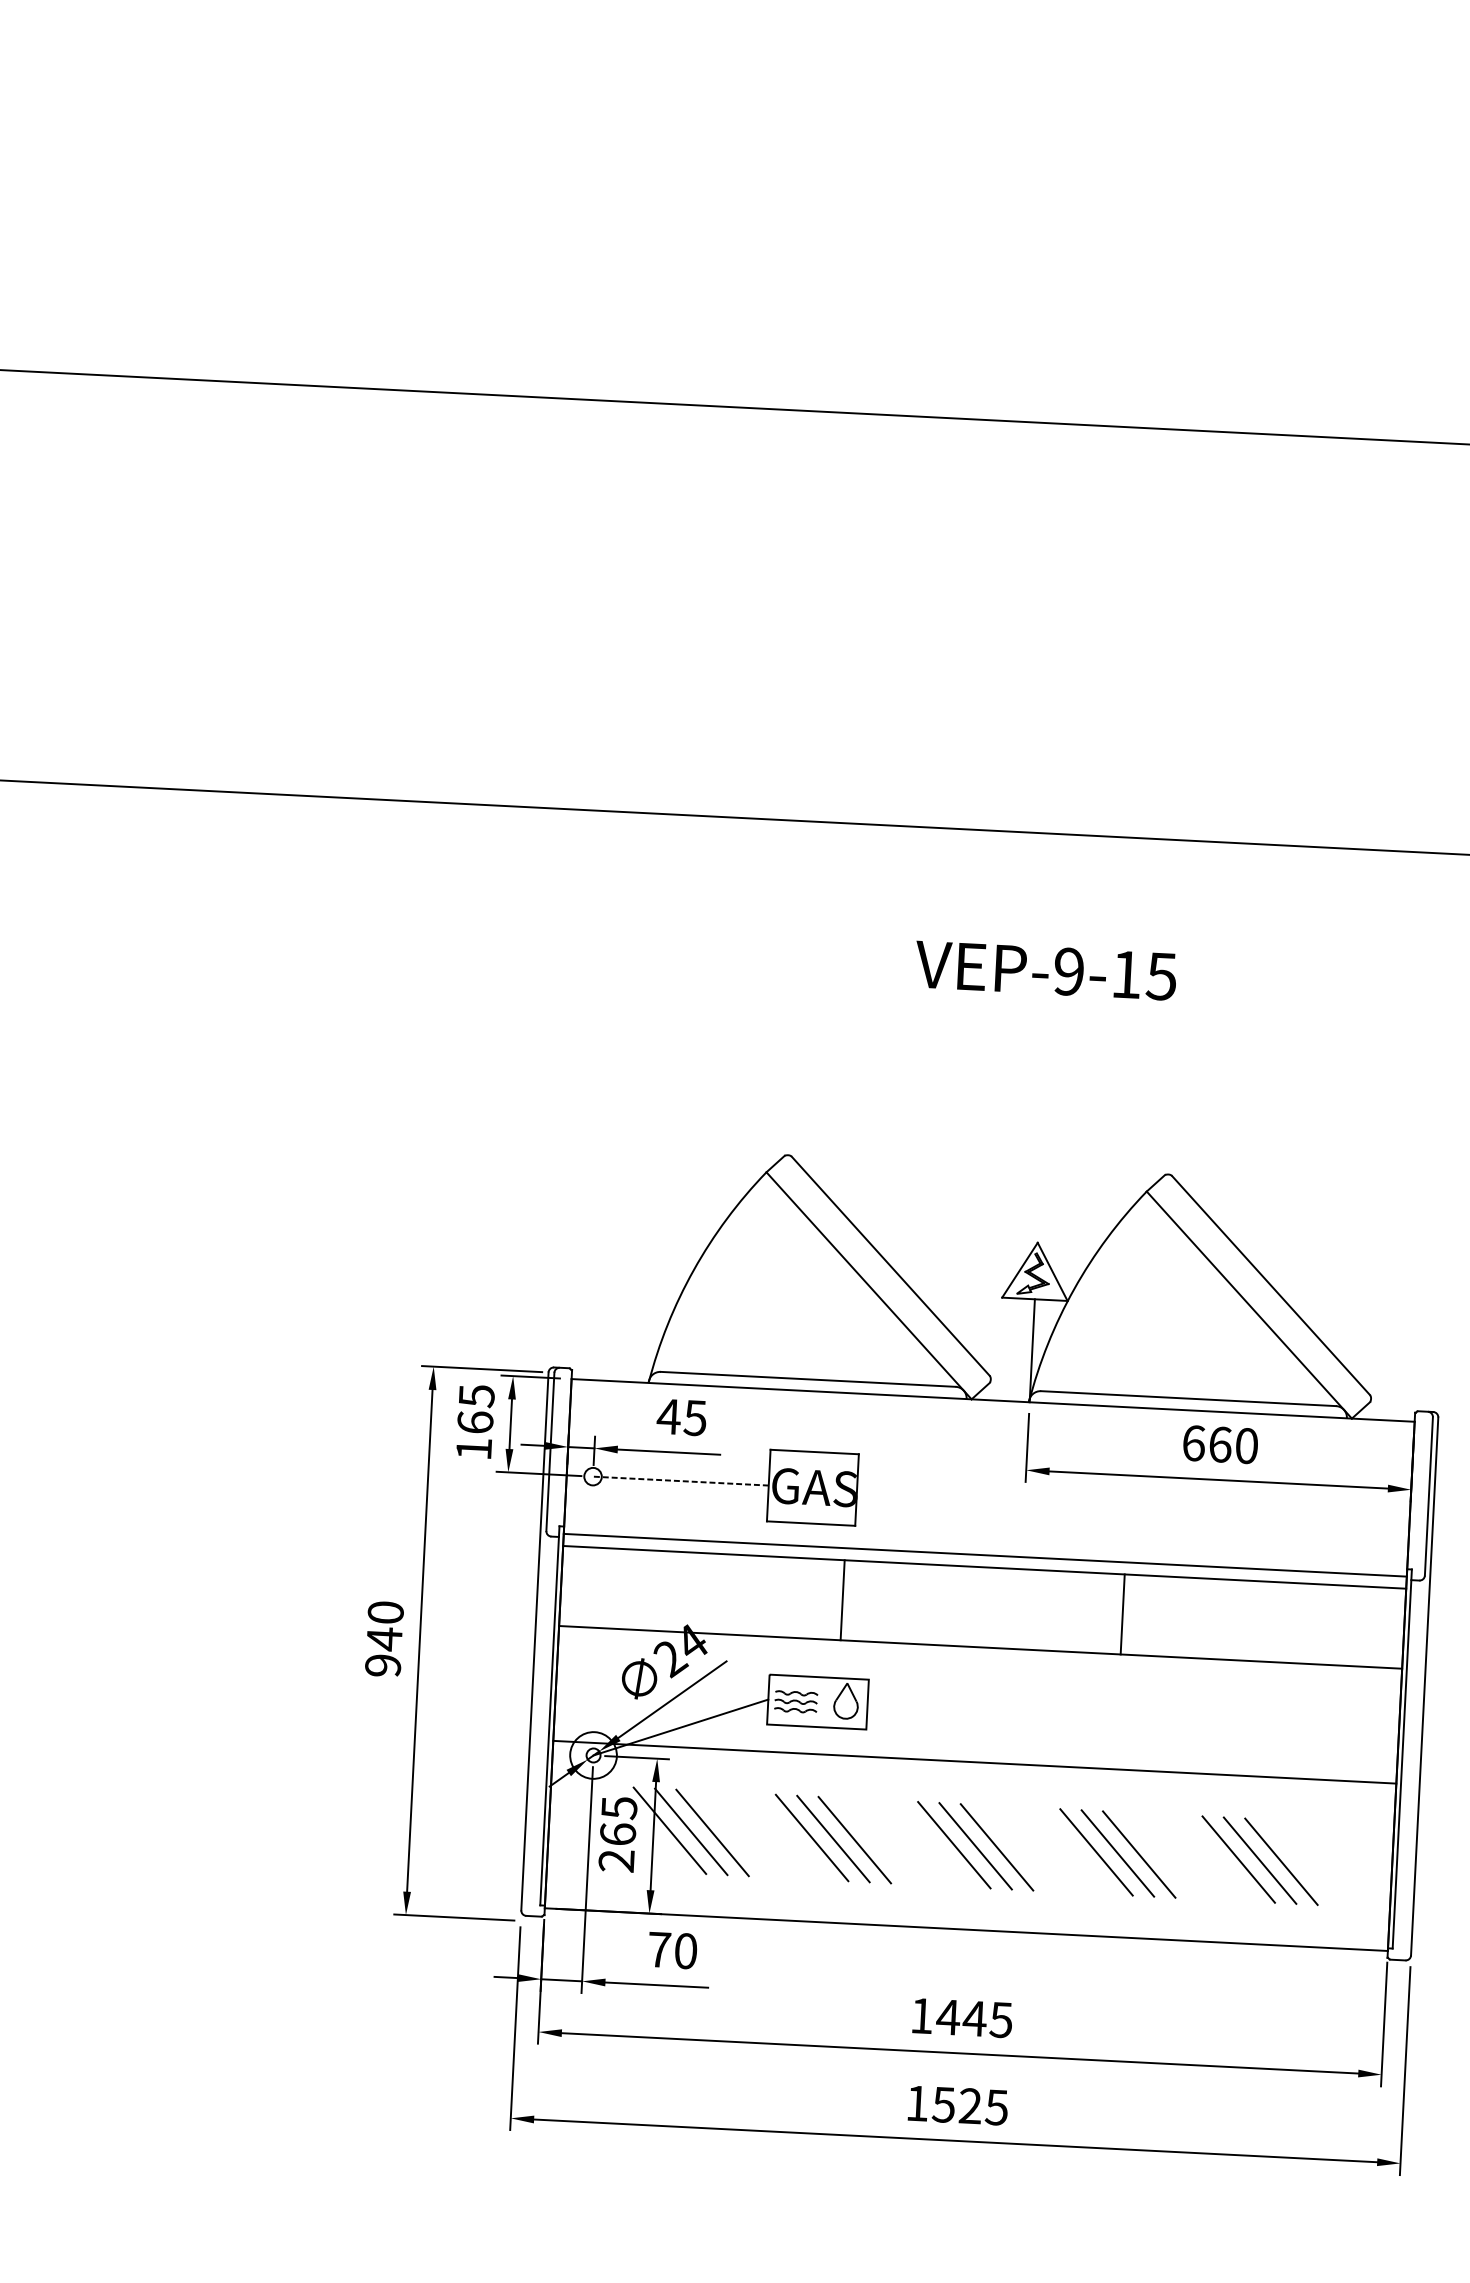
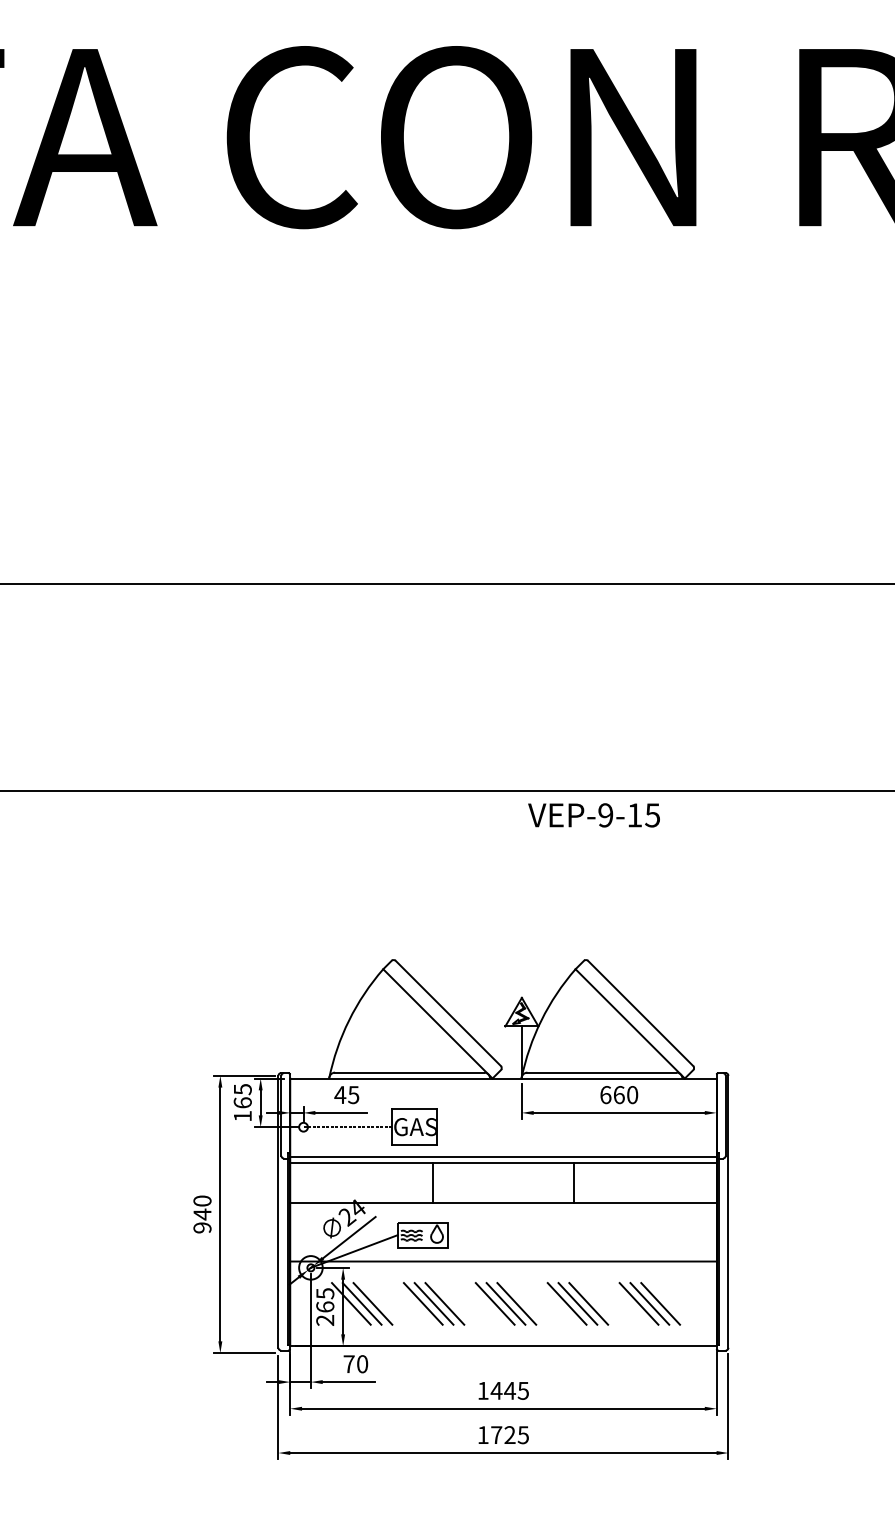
text: (1044, 970) -> (593, 815), moved
text: (943, 2105) -> (496, 1435), 1525 -> 1725

